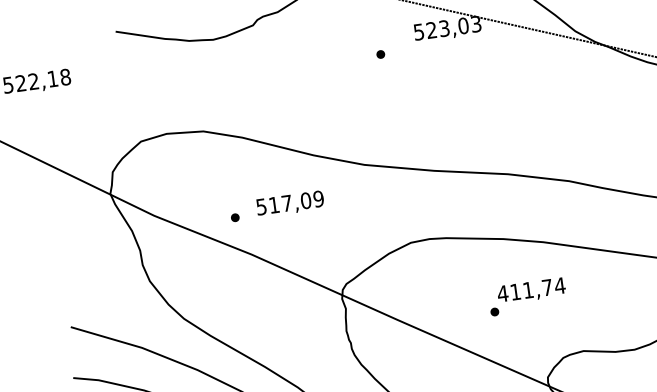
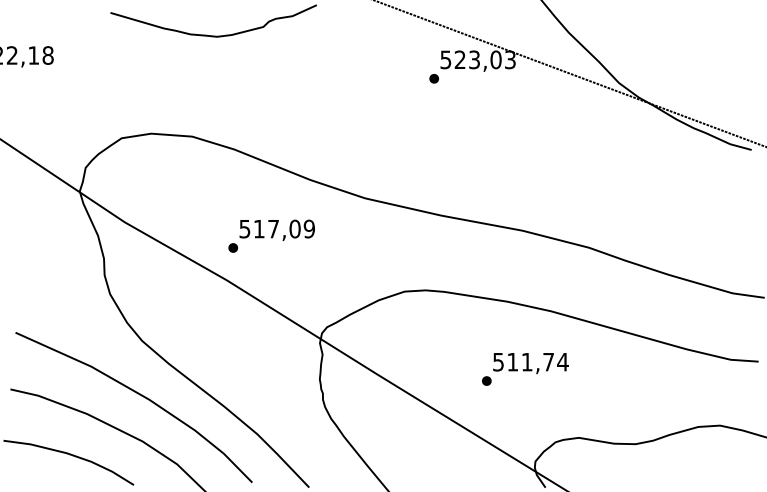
part: (380, 54) -> (433, 78), moved
part: (235, 217) -> (233, 247), moved
text: (502, 294) -> (498, 362), 411,74 -> 511,74

